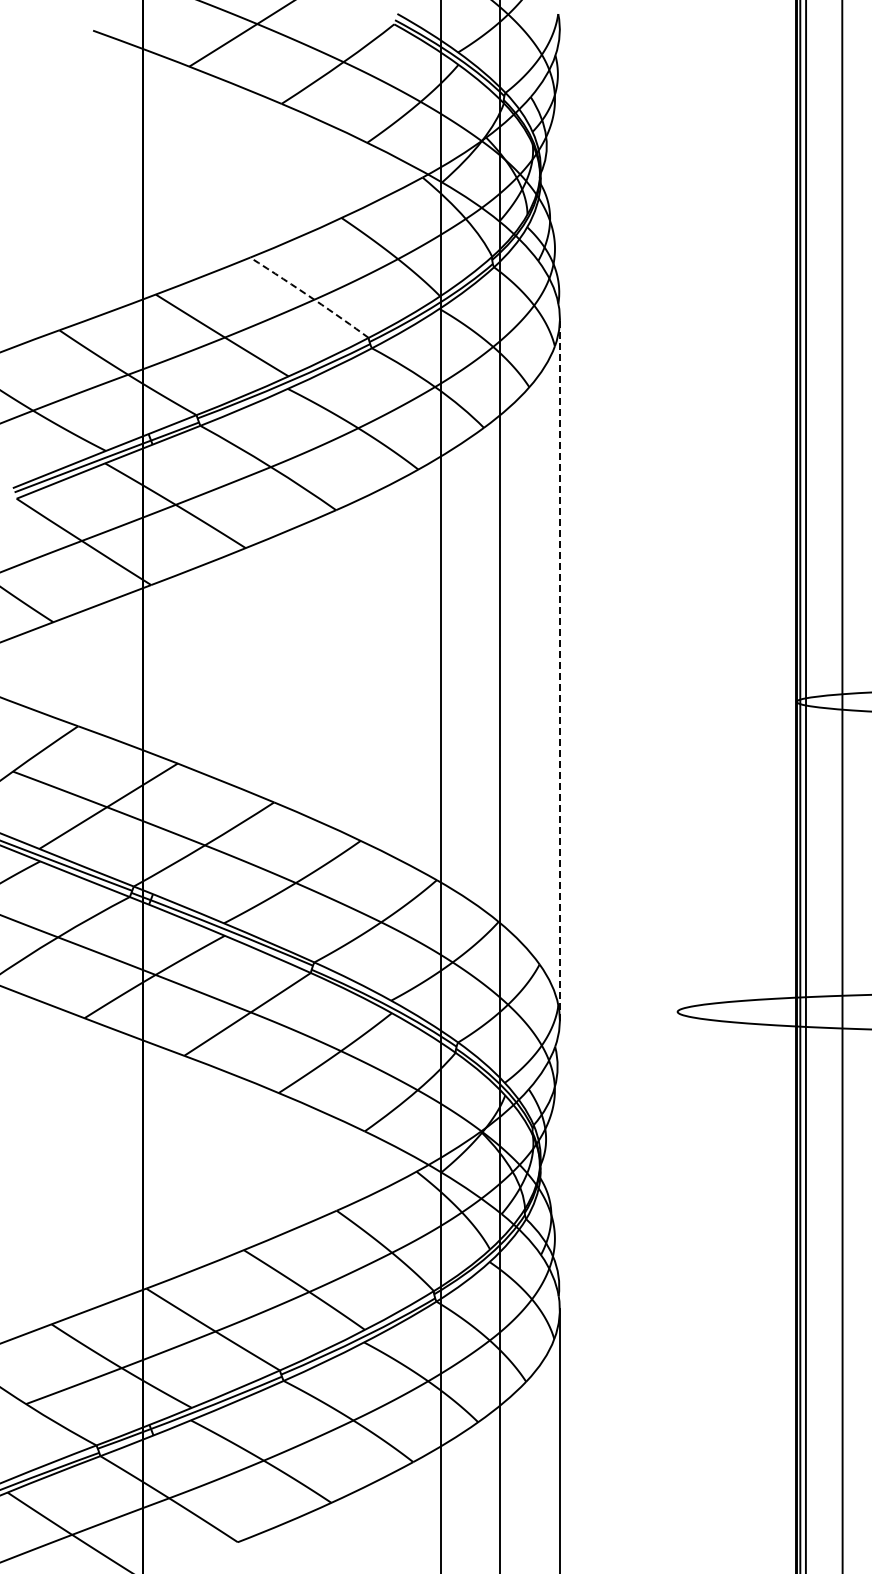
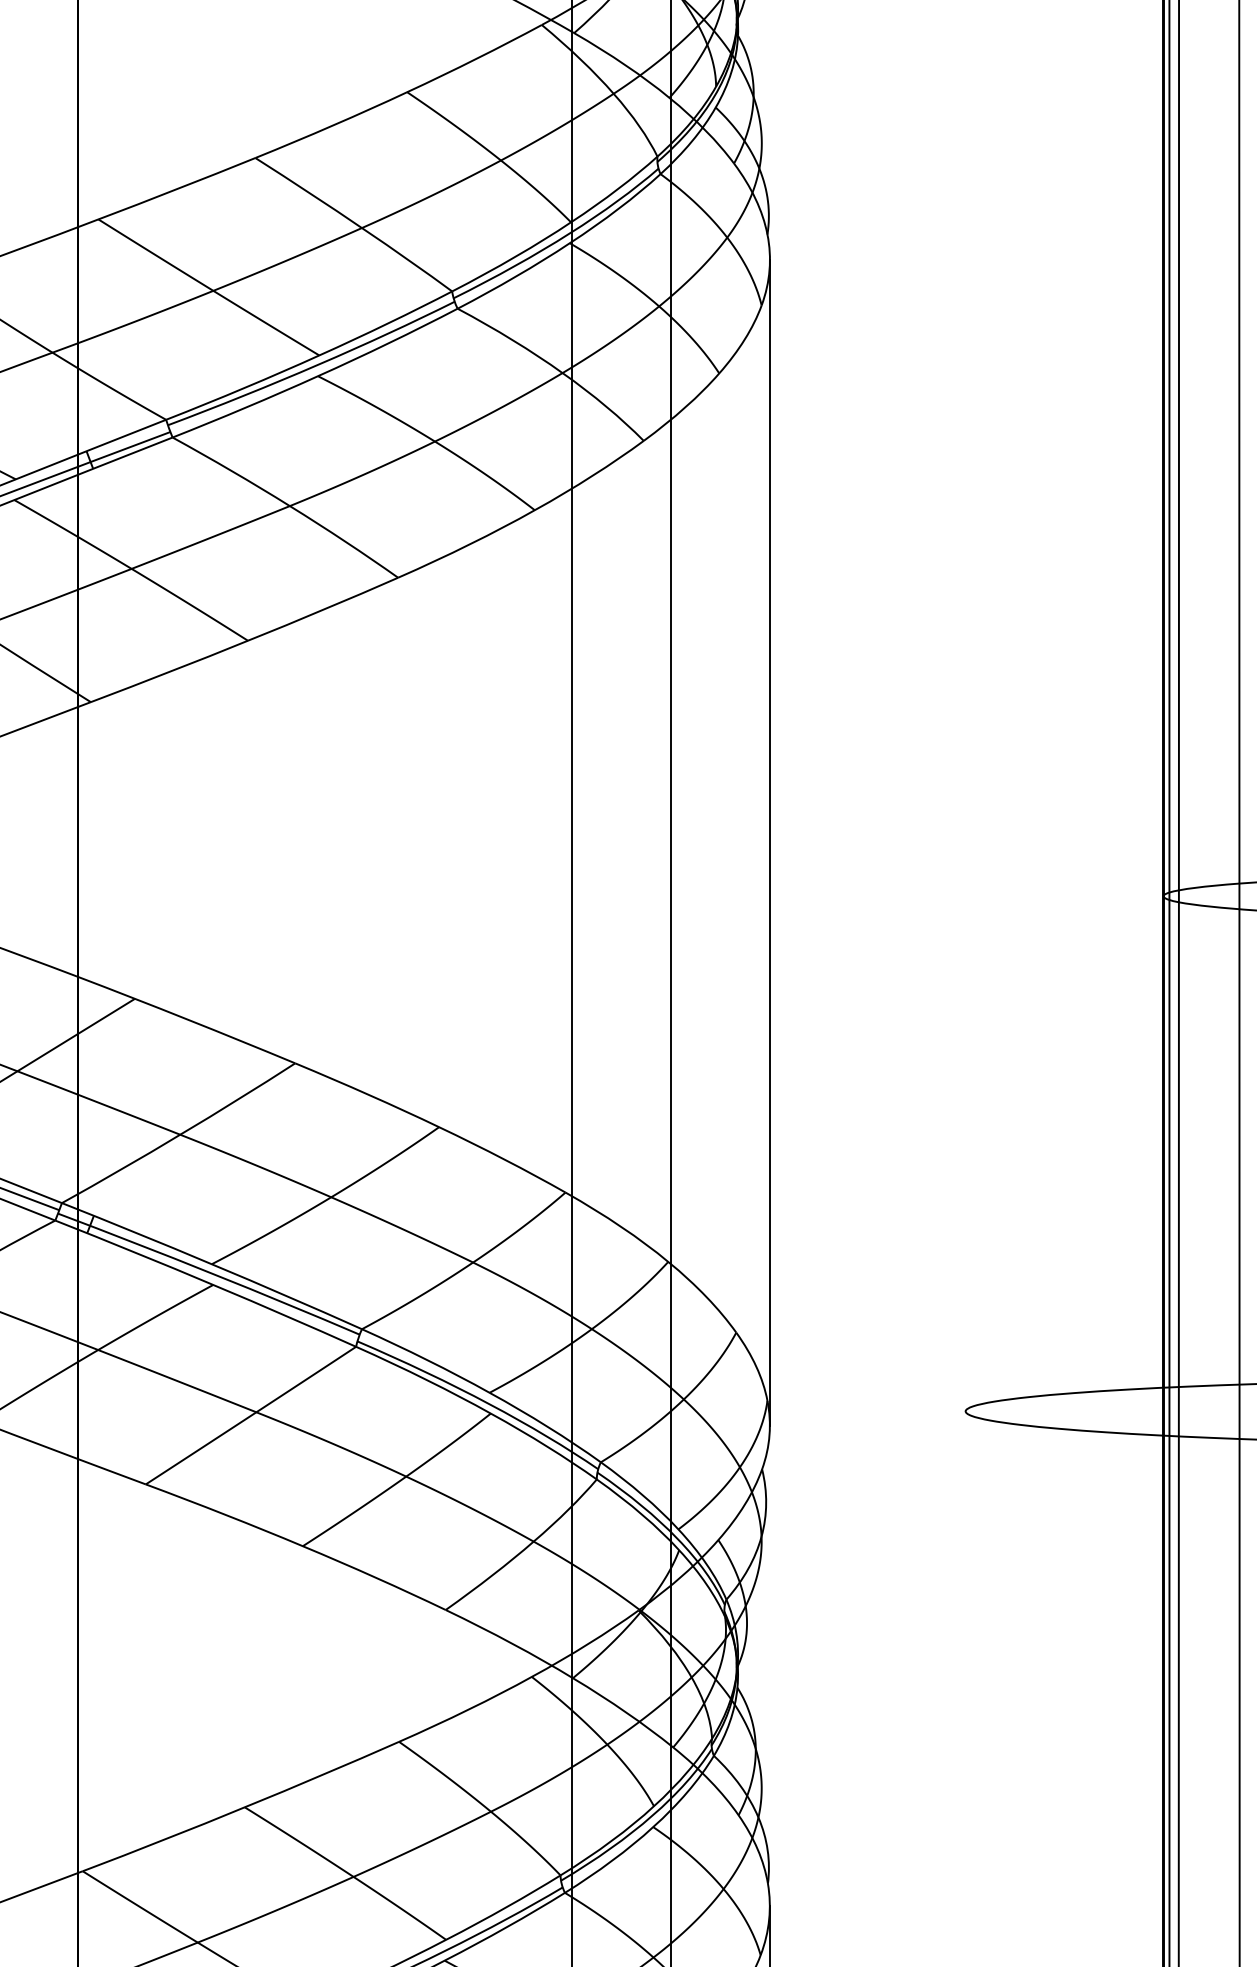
arc: (311, 297) -> (357, 224), dashed -> solid
line: (559, 669) -> (769, 842), dashed -> solid

